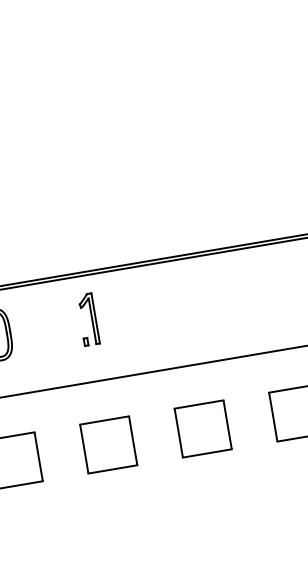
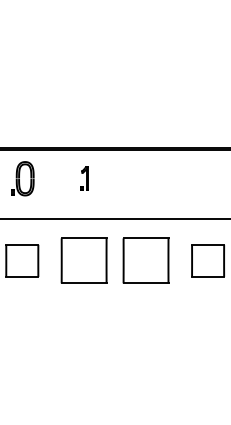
part: (87, 319) -> (84, 178), size x0.7
part: (203, 428) -> (146, 260), size x1.4
part: (109, 444) -> (84, 260), size x1.4

